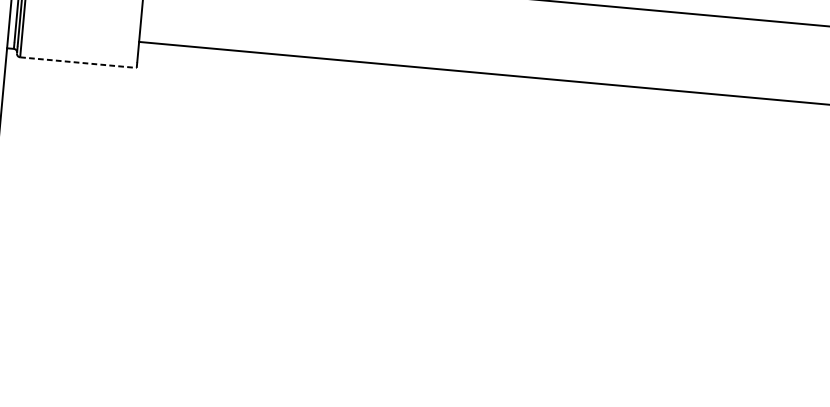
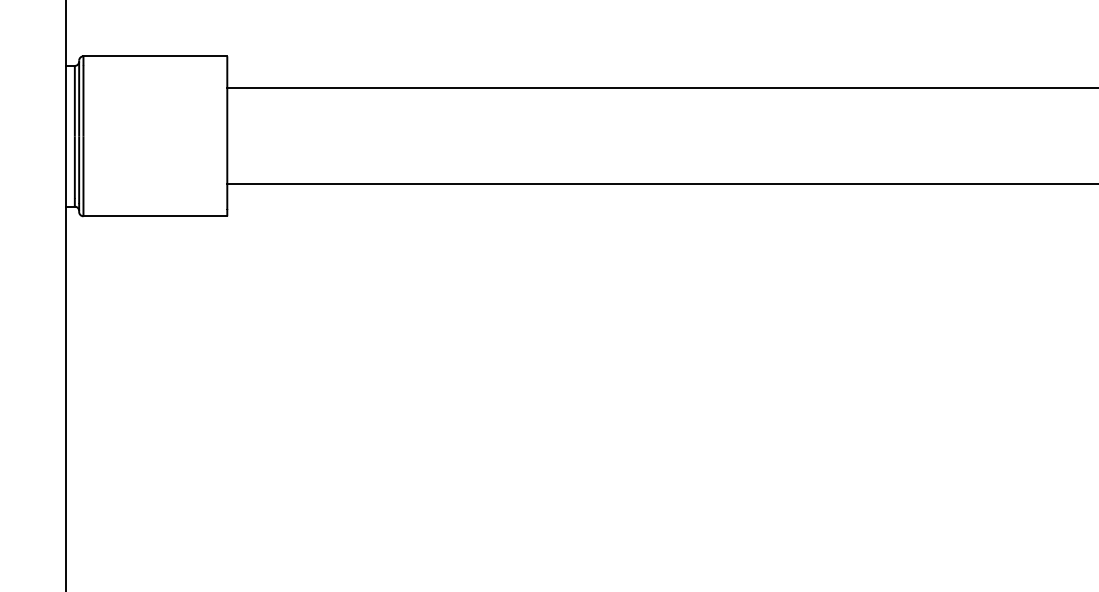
line: (78, 62) -> (155, 216), dashed -> solid

